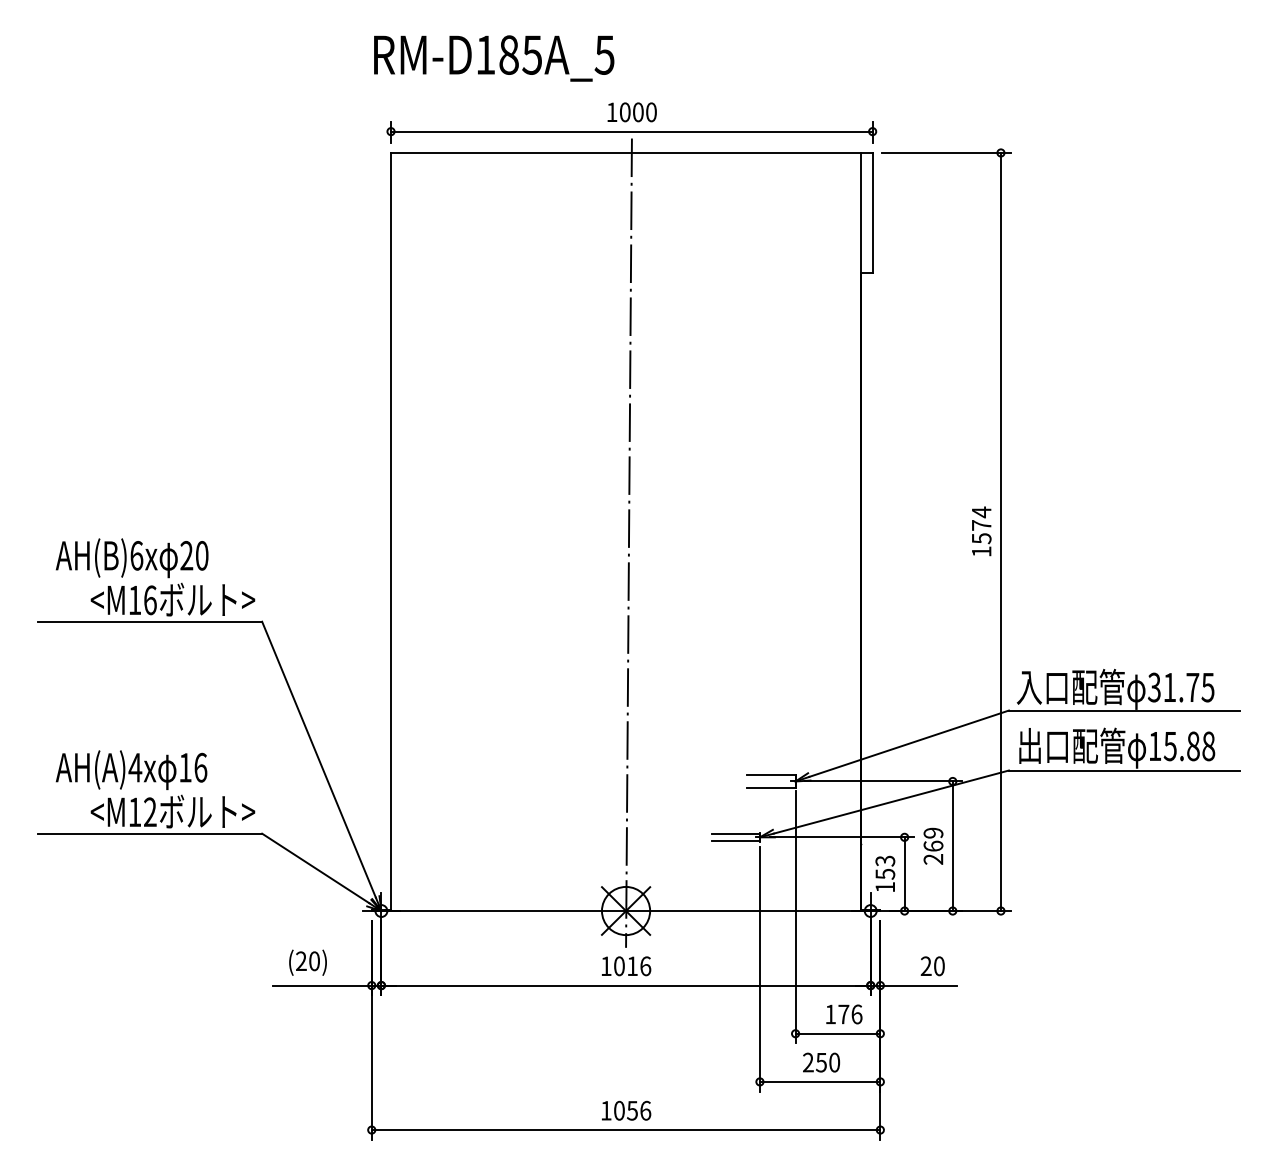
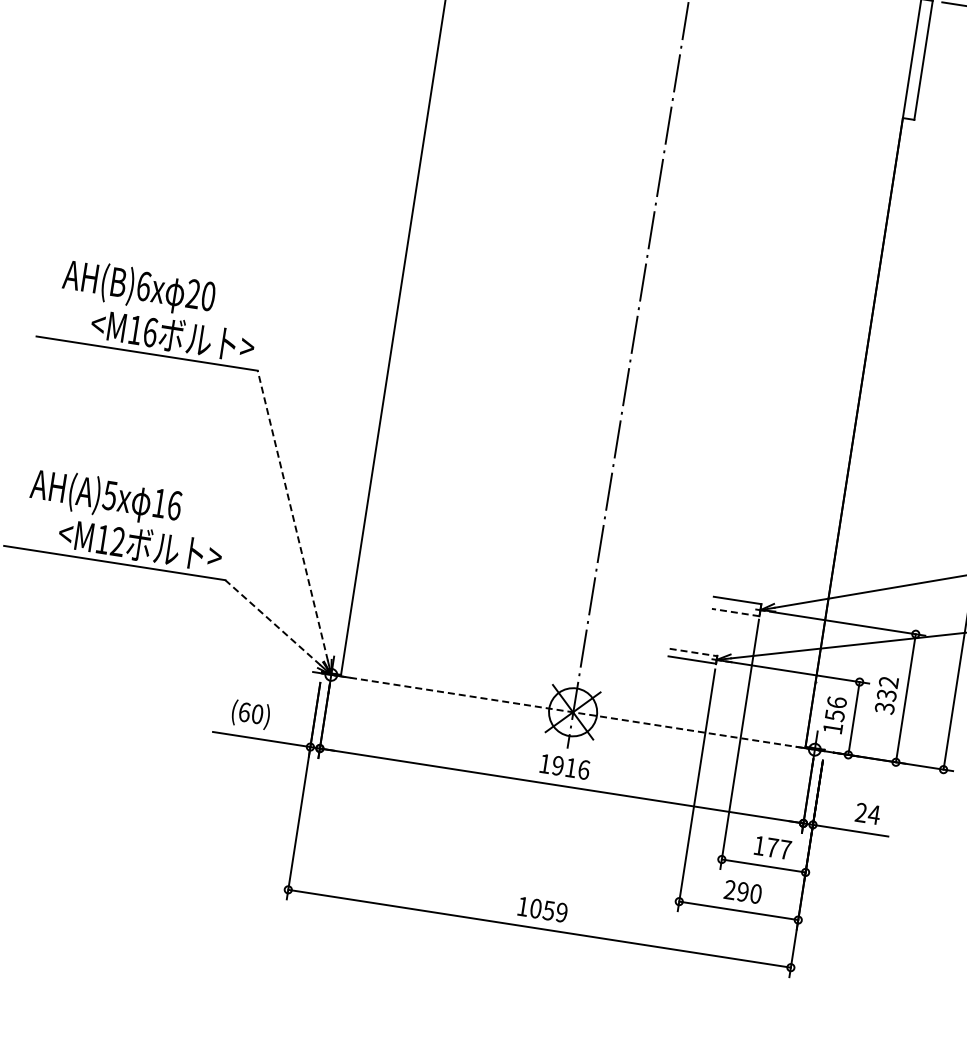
line: (318, 759) -> (292, 515), solid -> dashed
text: (135, 767) -> (110, 495), AH(A)4x -> AH(A)5x
line: (771, 787) -> (735, 612), solid -> dashed
line: (736, 833) -> (694, 652), solid -> dashed
text: (933, 845) -> (886, 694), 269 -> 332
text: (885, 860) -> (837, 702), 153 -> 156
line: (315, 868) -> (272, 622), solid -> dashed
line: (625, 911) -> (572, 712), solid -> dashed
text: (301, 961) -> (244, 712), (20) -> (60)
text: (619, 966) -> (558, 766), 1016 -> 1916
text: (939, 966) -> (874, 815), 20 -> 24
text: (856, 1014) -> (784, 849), 176 -> 177
text: (821, 1062) -> (743, 891), 250 -> 290
text: (645, 1110) -> (561, 912), 1056 -> 1059

